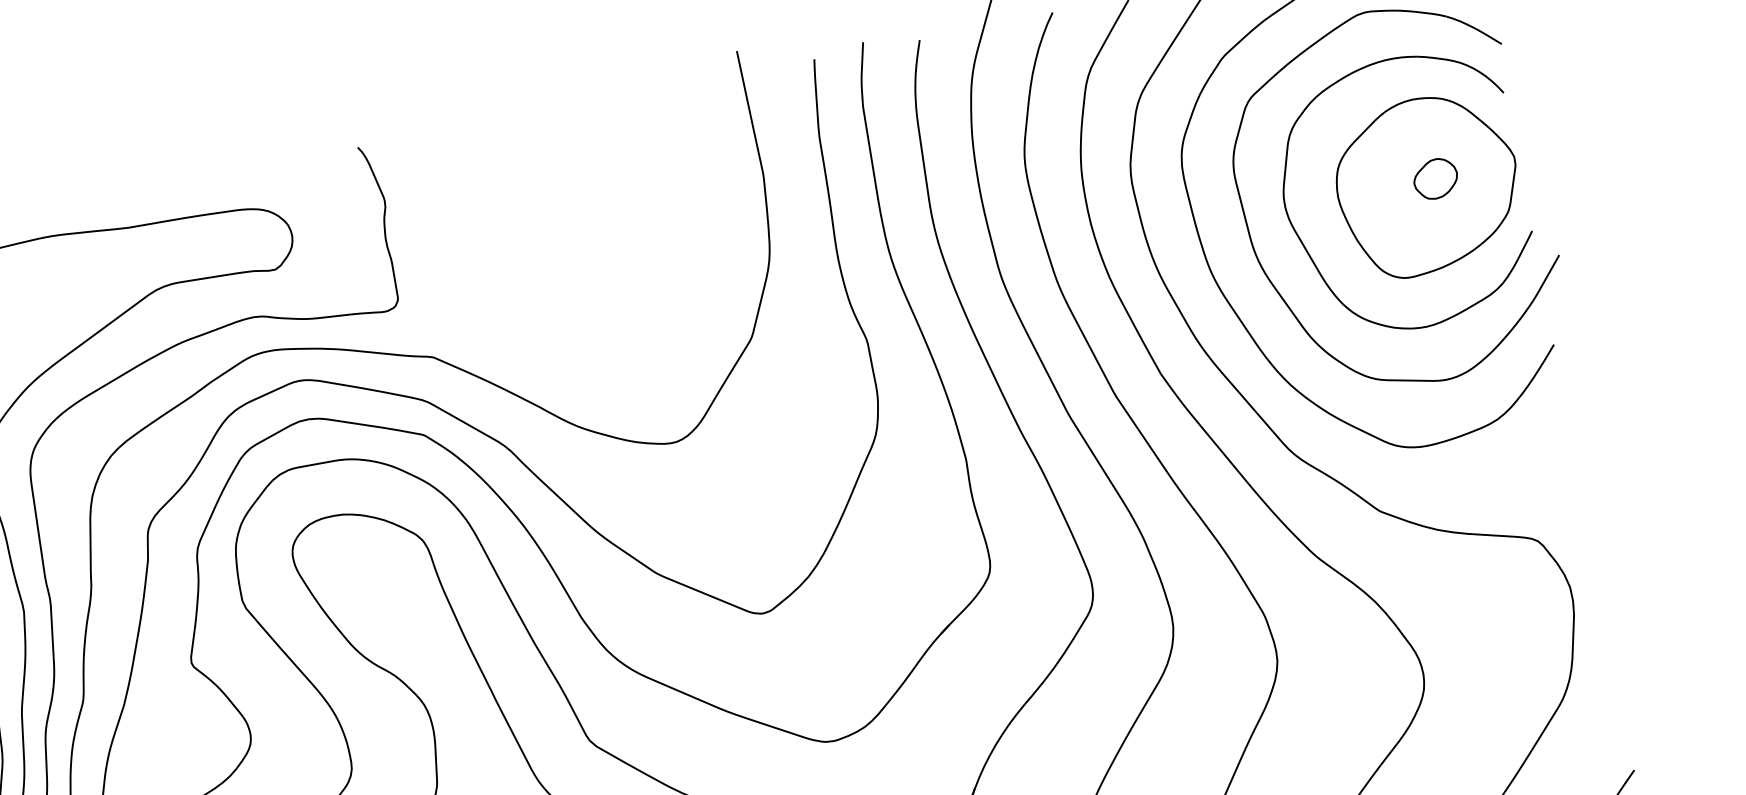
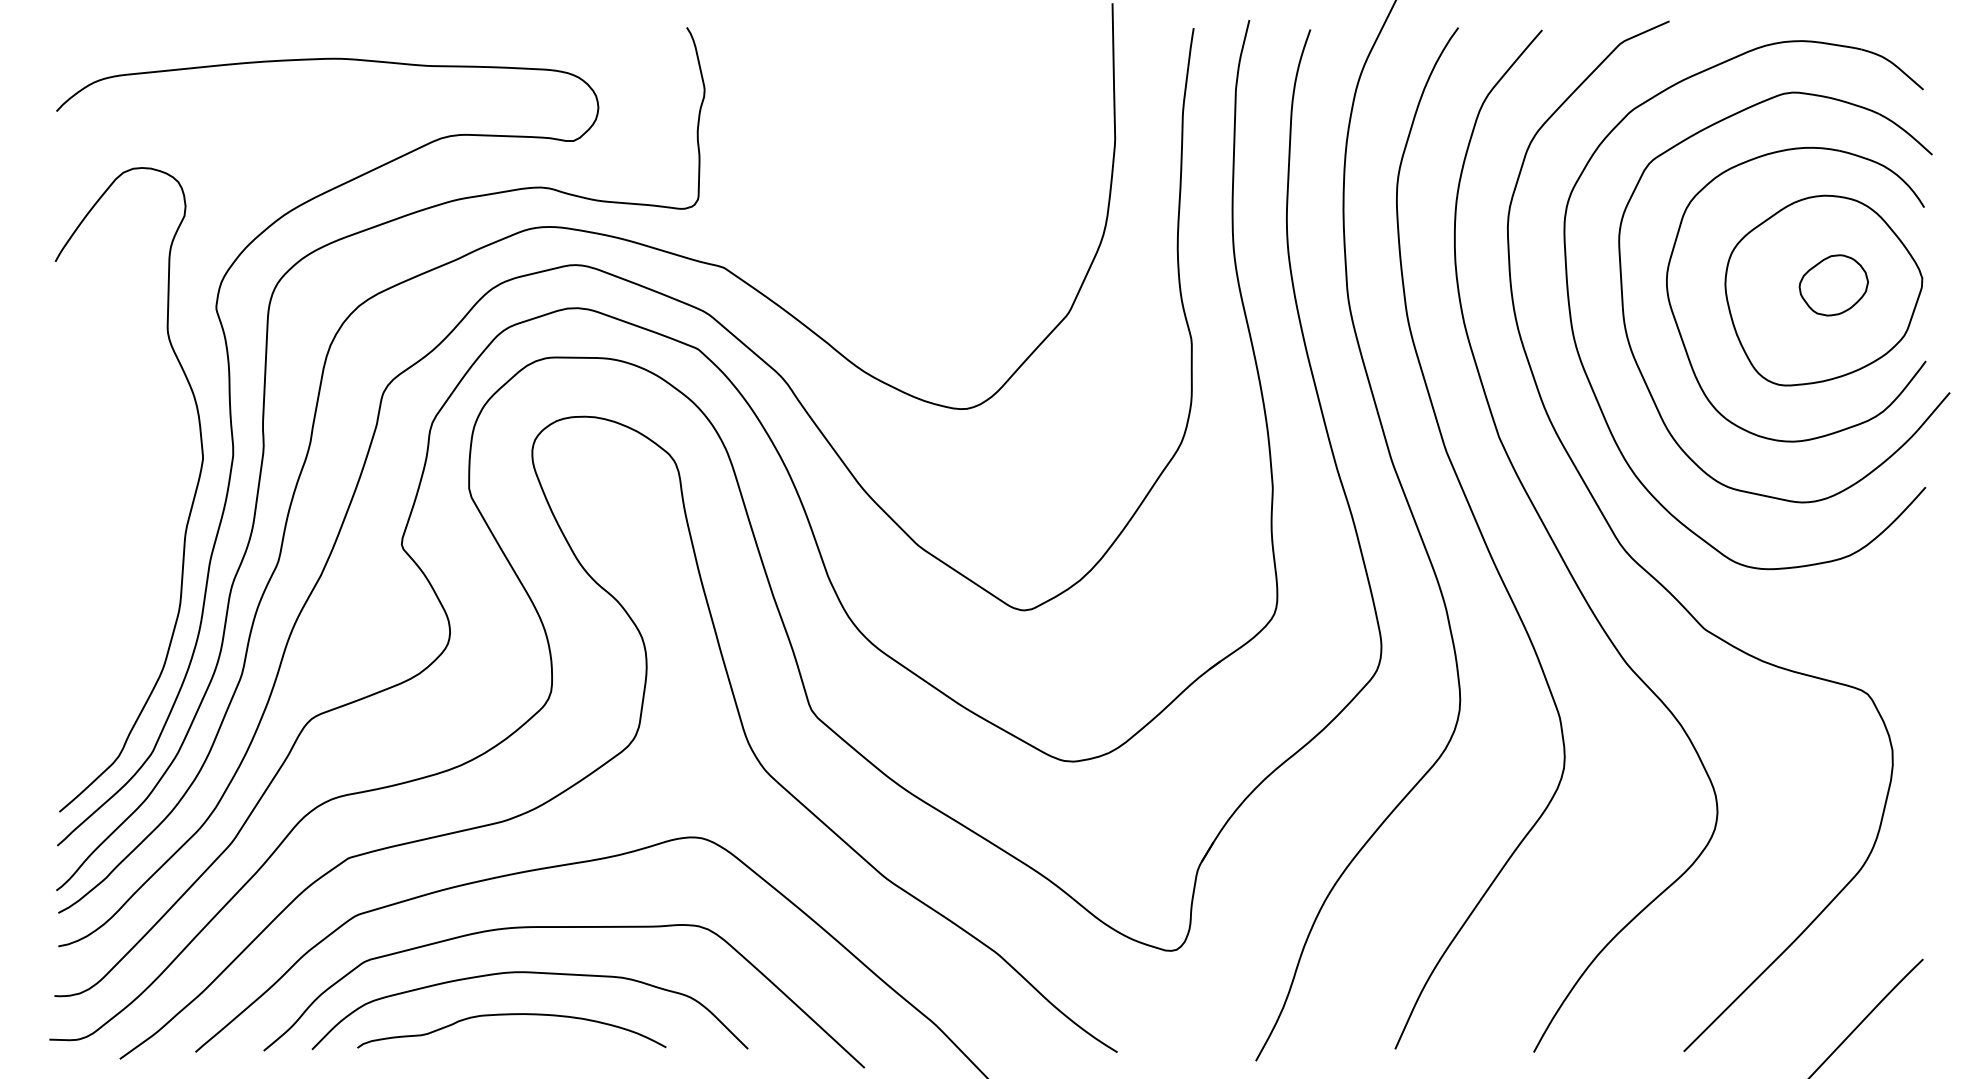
part: (1435, 179) -> (1833, 285), size x1.43

